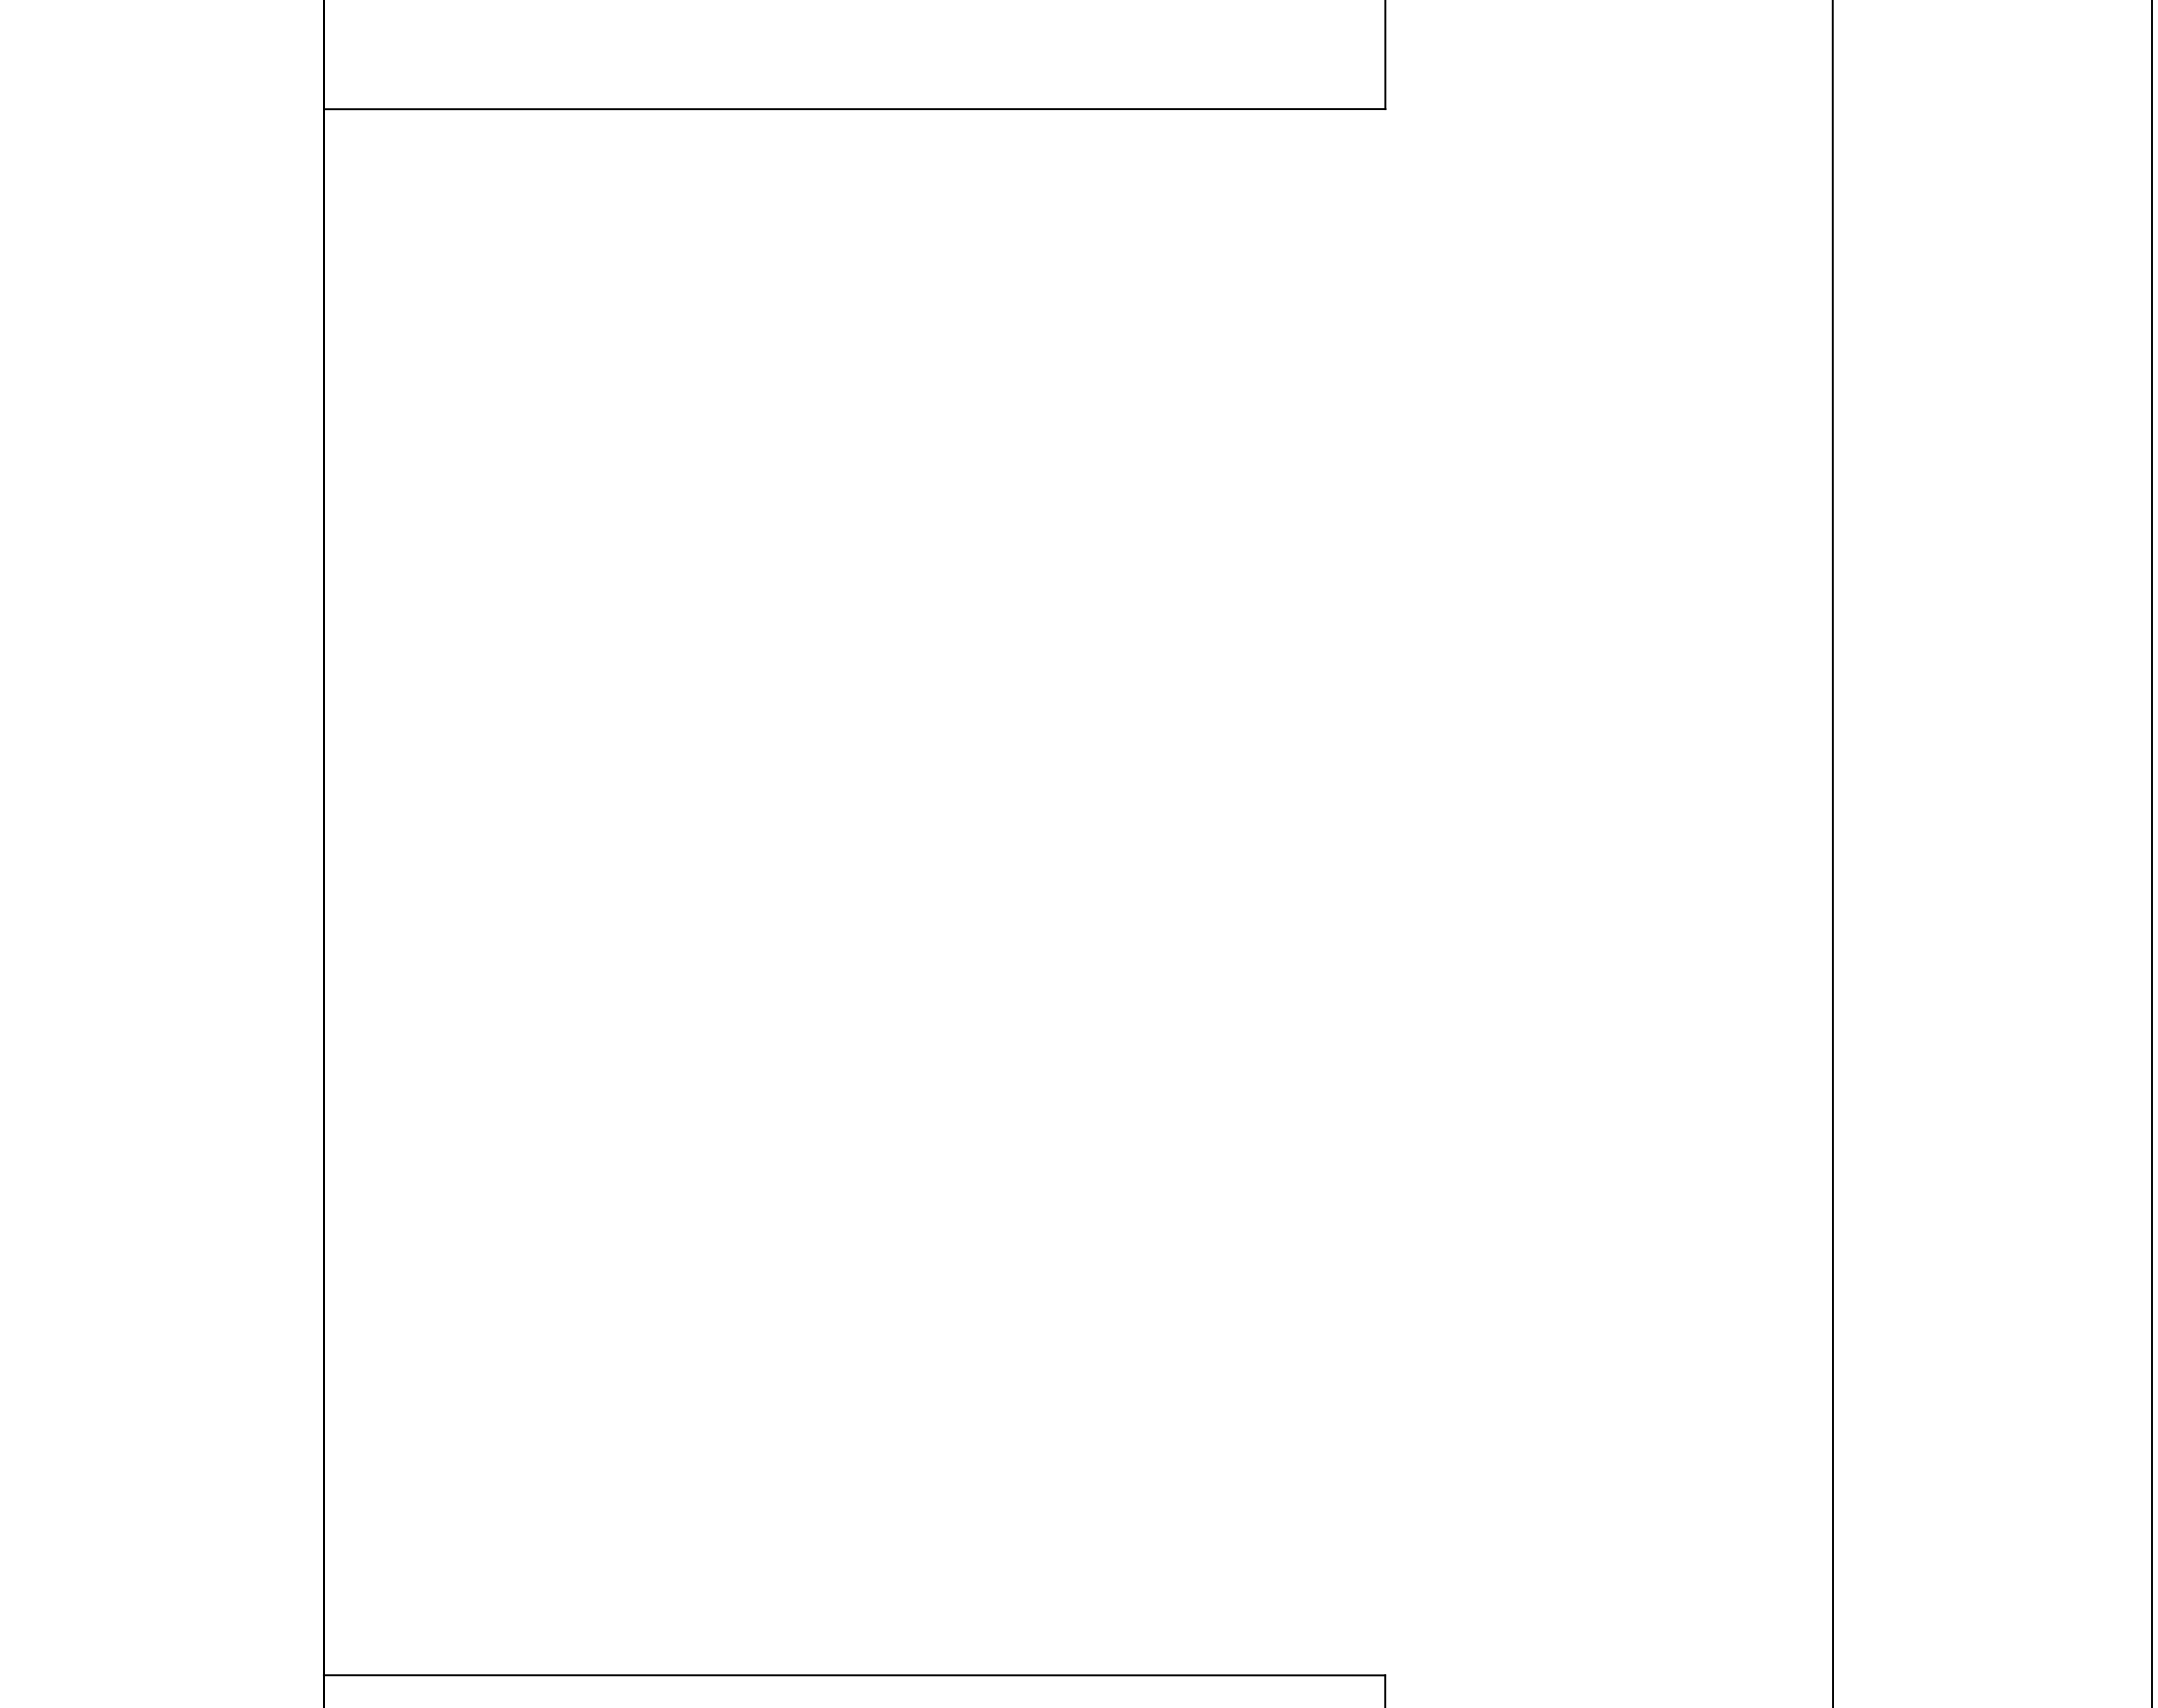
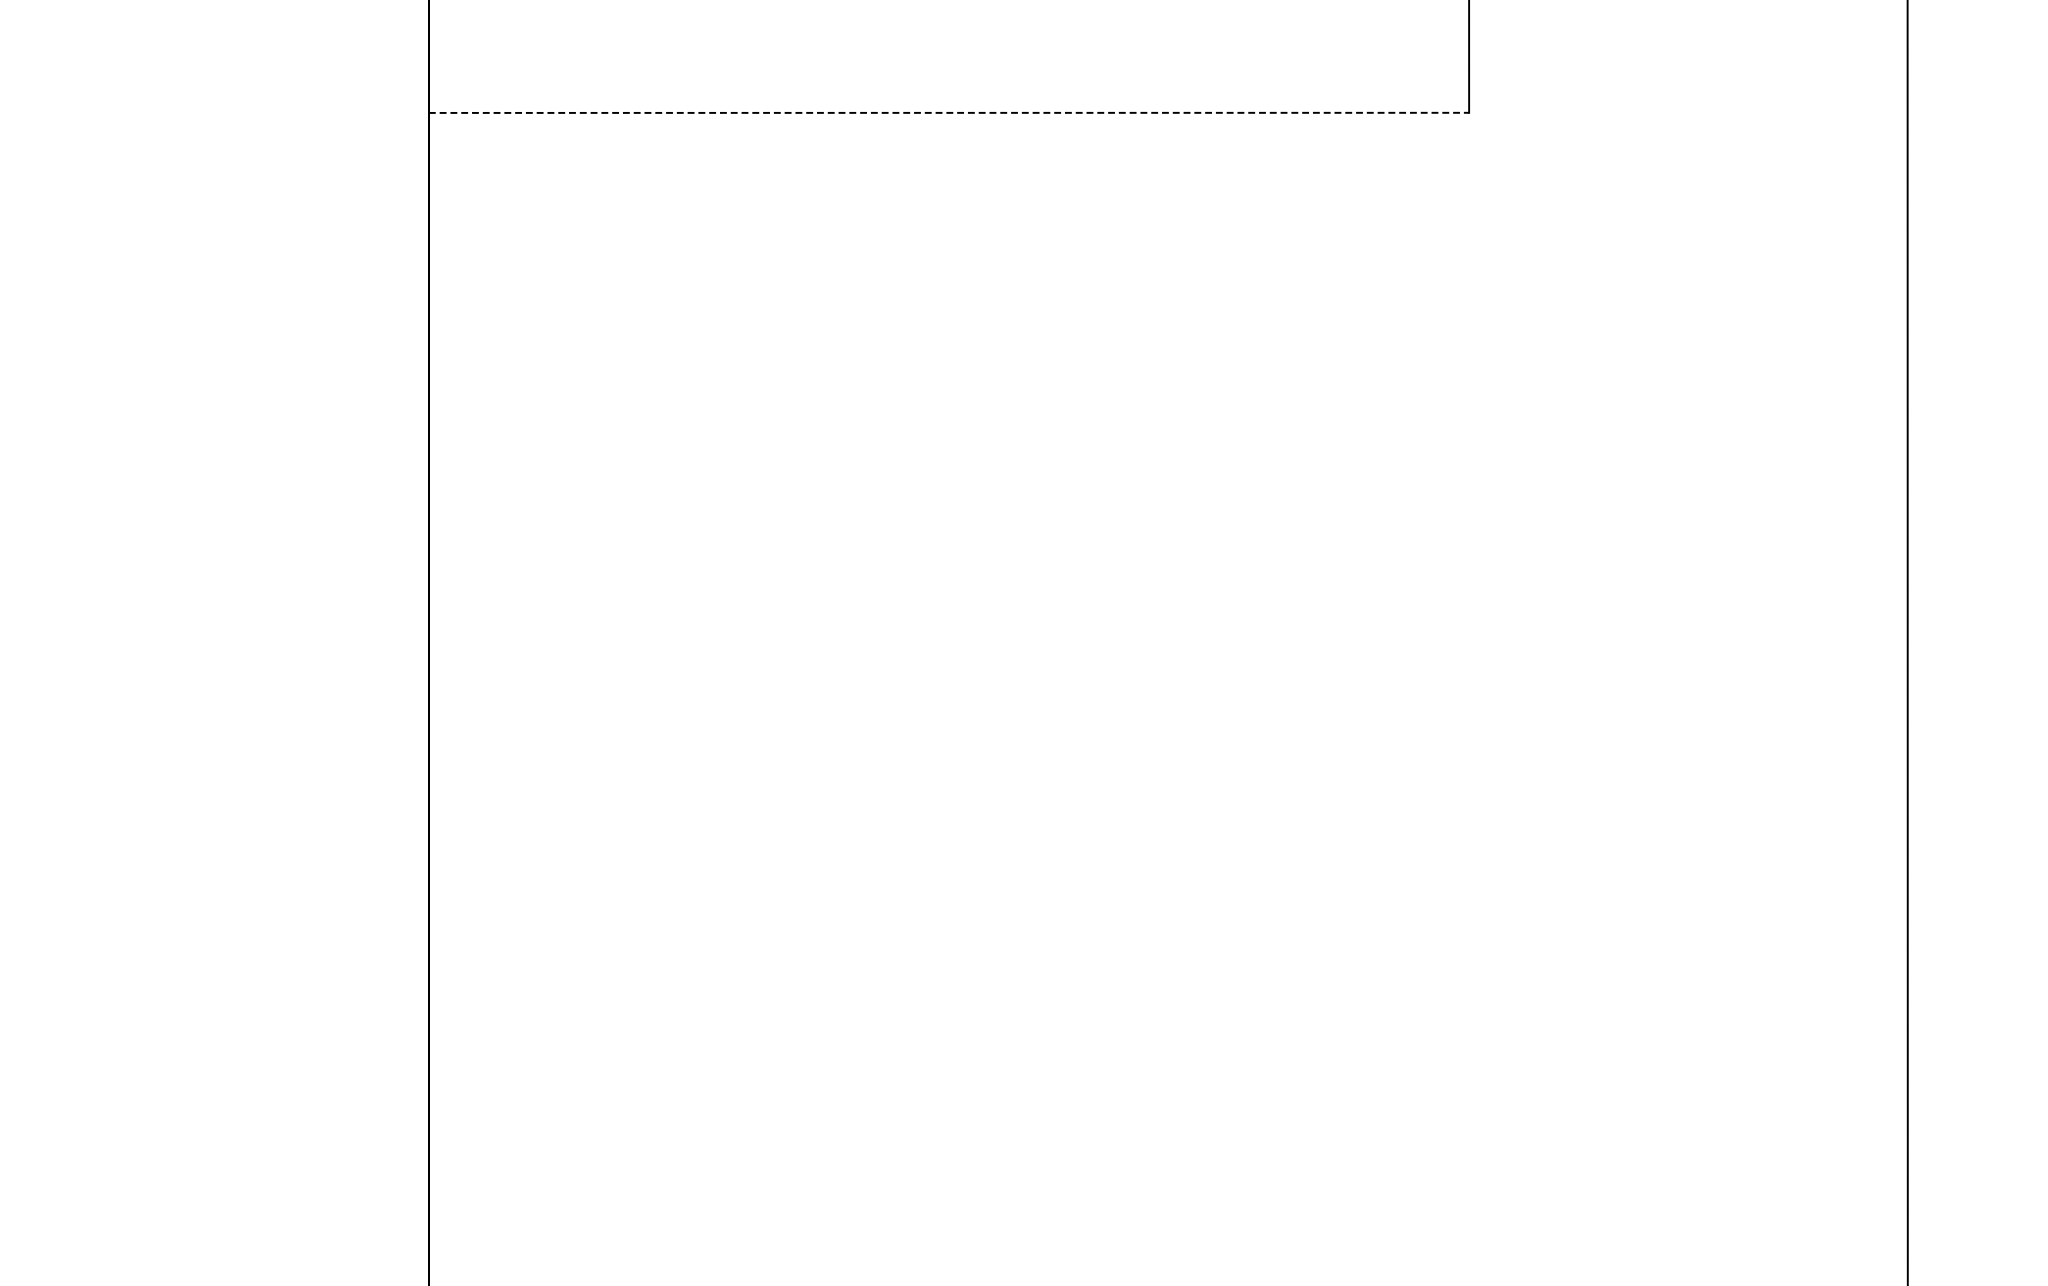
line: (854, 109) -> (948, 113), solid -> dashed

